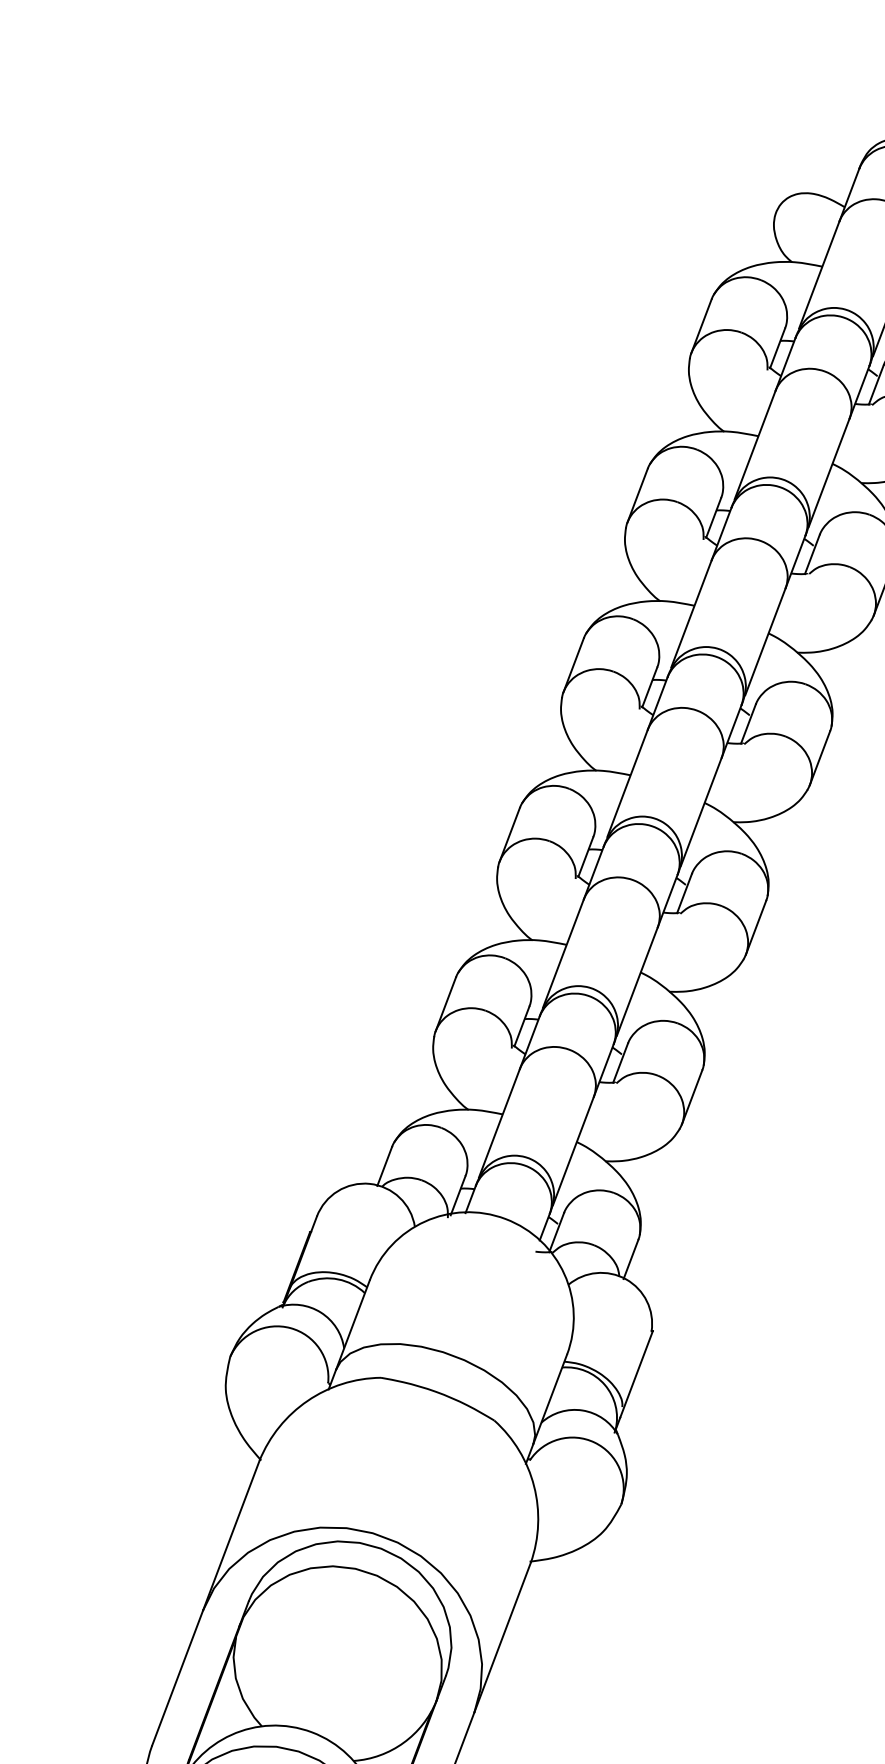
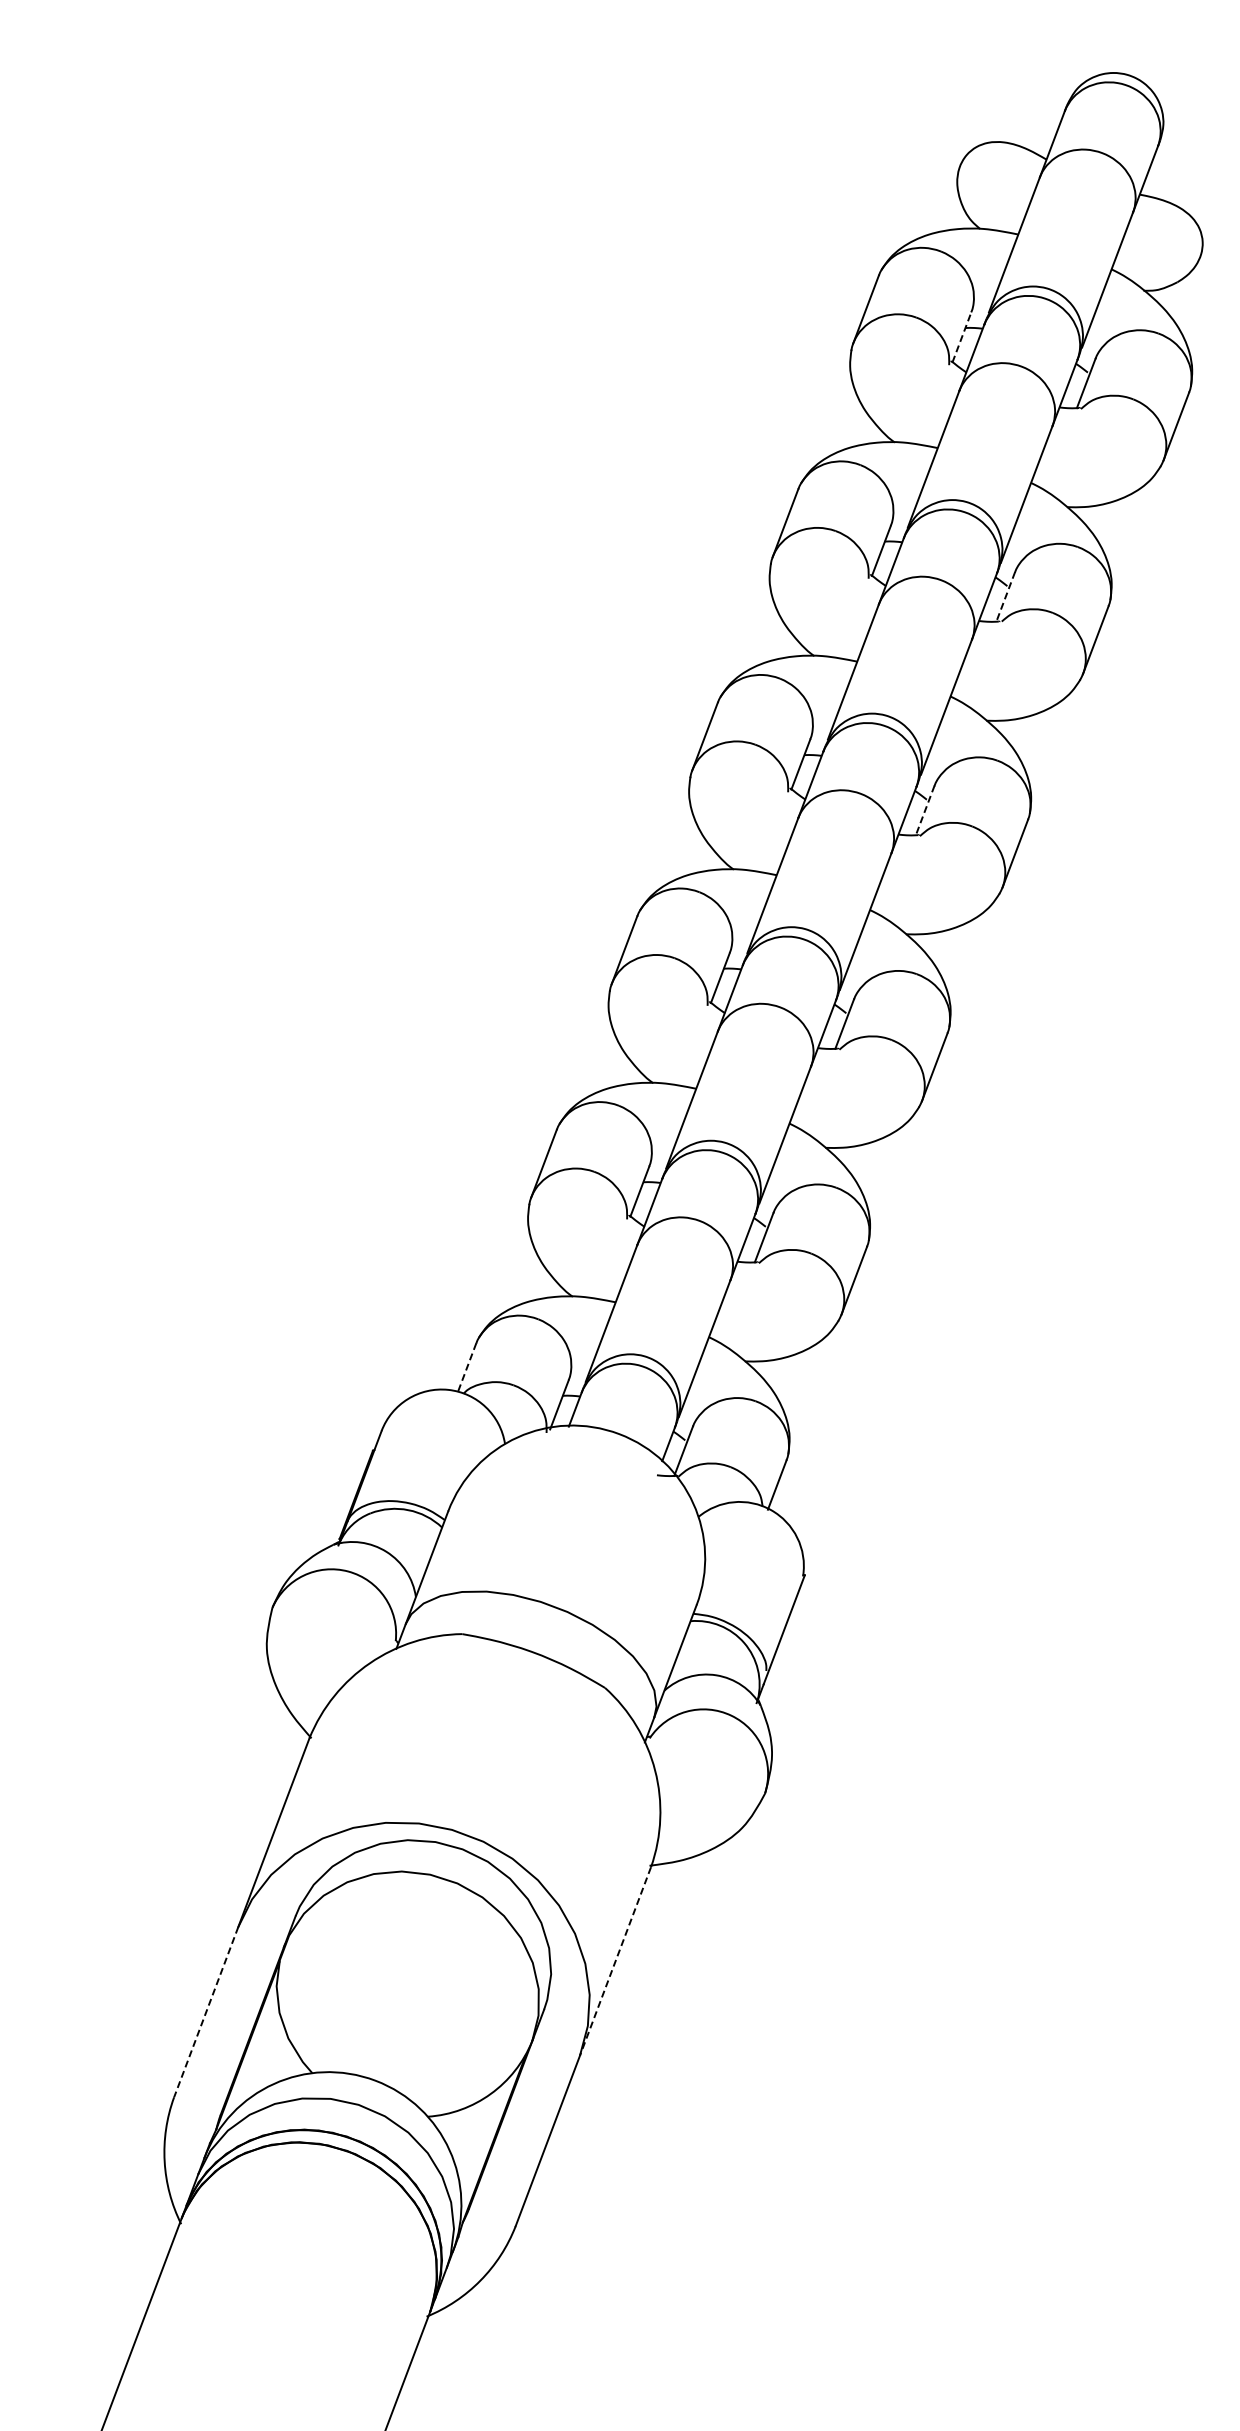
line: (777, 348) -> (961, 337), solid -> dashed
line: (812, 554) -> (1005, 597), solid -> dashed
line: (748, 723) -> (925, 810), solid -> dashed
line: (384, 1166) -> (466, 1368), solid -> dashed
line: (502, 1637) -> (615, 1961), solid -> dashed
line: (177, 1678) -> (206, 2012), solid -> dashed

